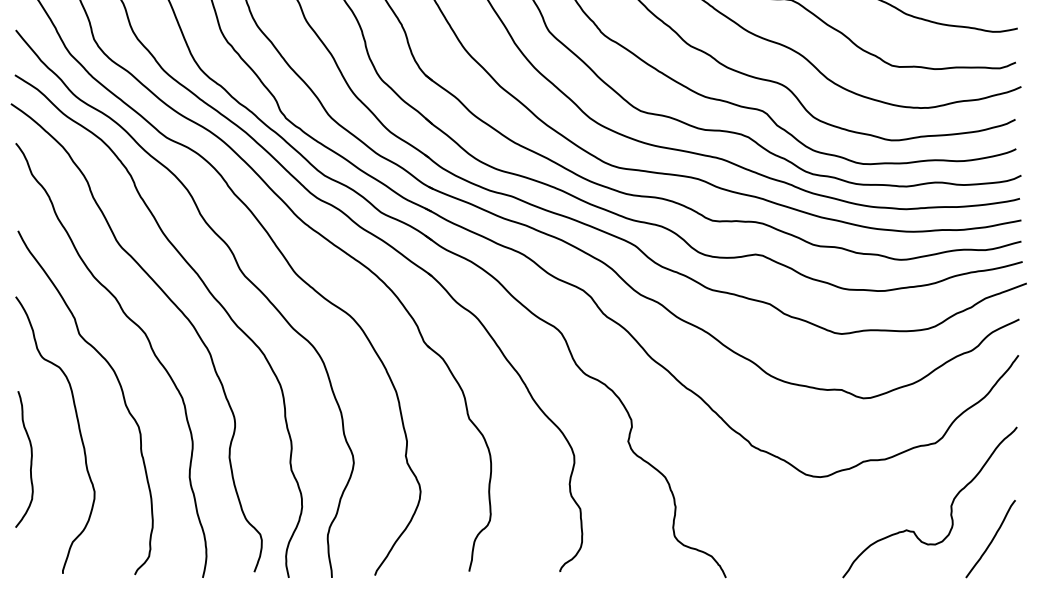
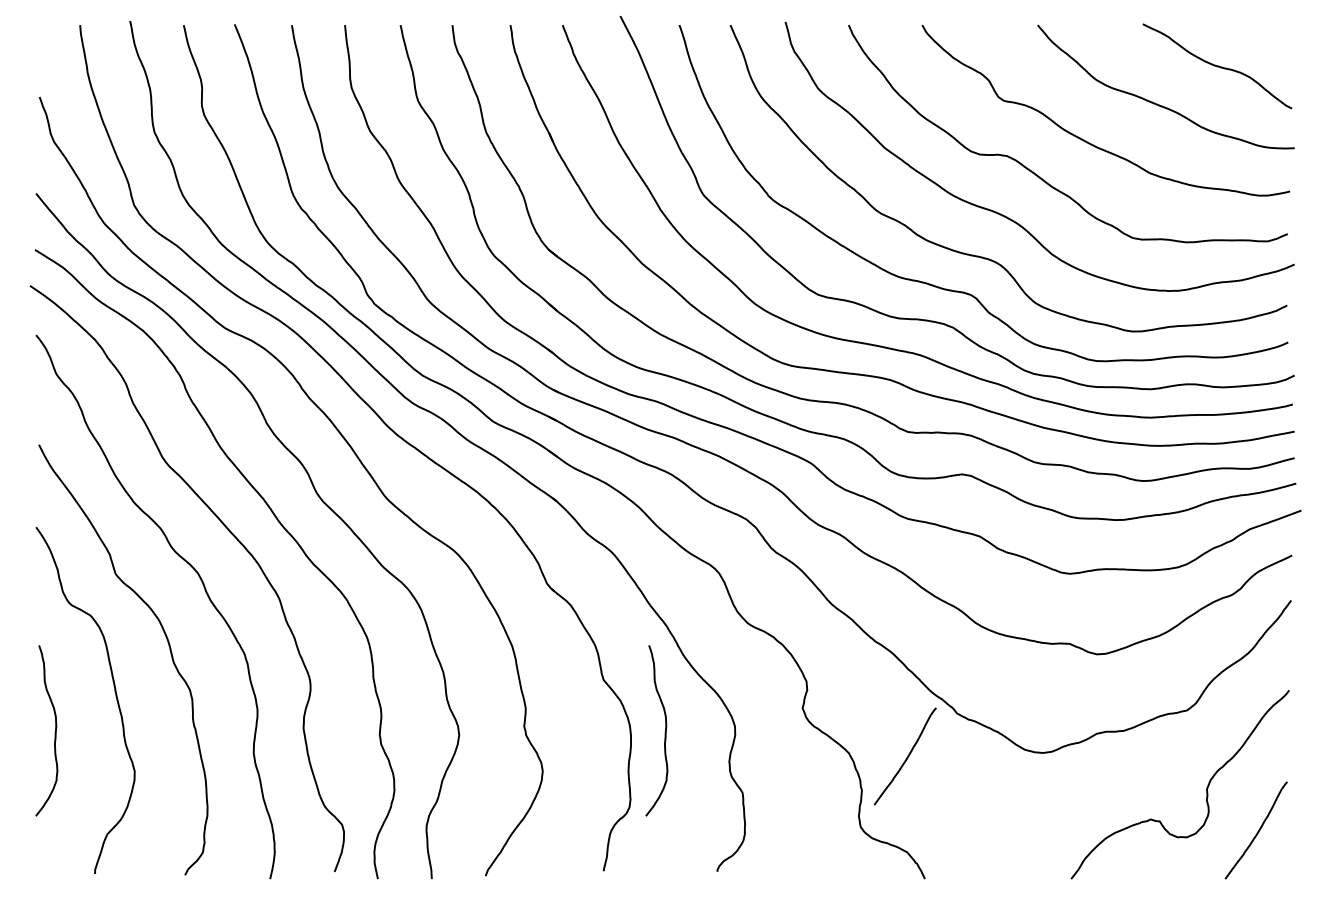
curve: (517, 460) -> (664, 732), added
curve: (711, 480) -> (906, 757), added

